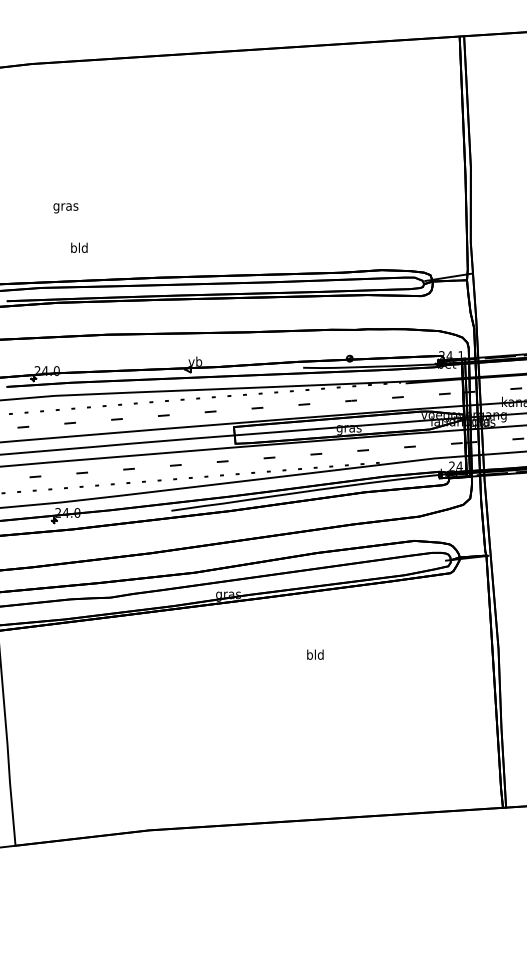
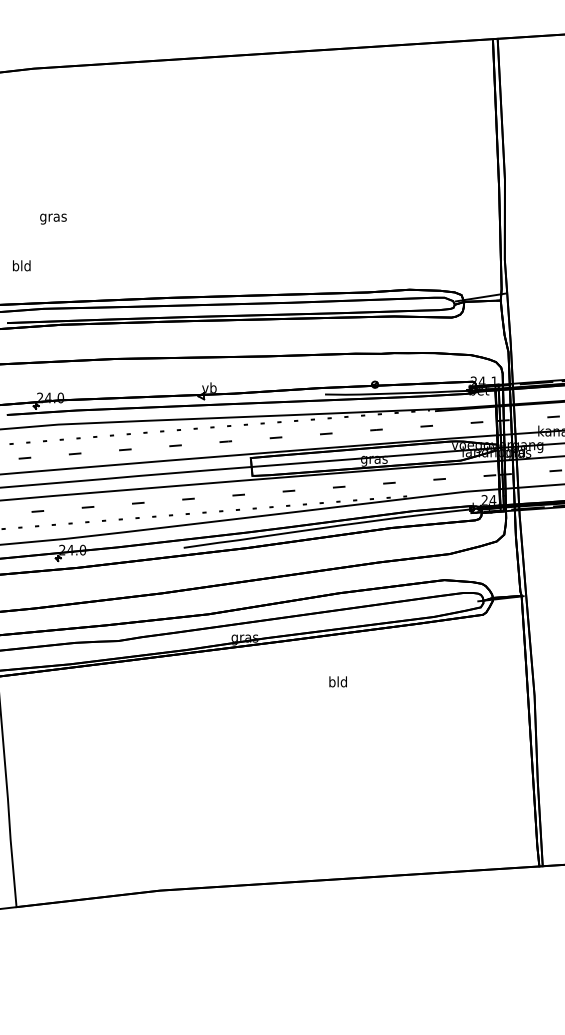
text: (65, 208) -> (52, 219), moved
text: (79, 247) -> (21, 265), moved
text: (315, 654) -> (338, 681), moved

